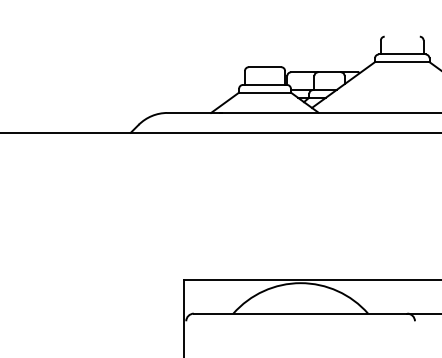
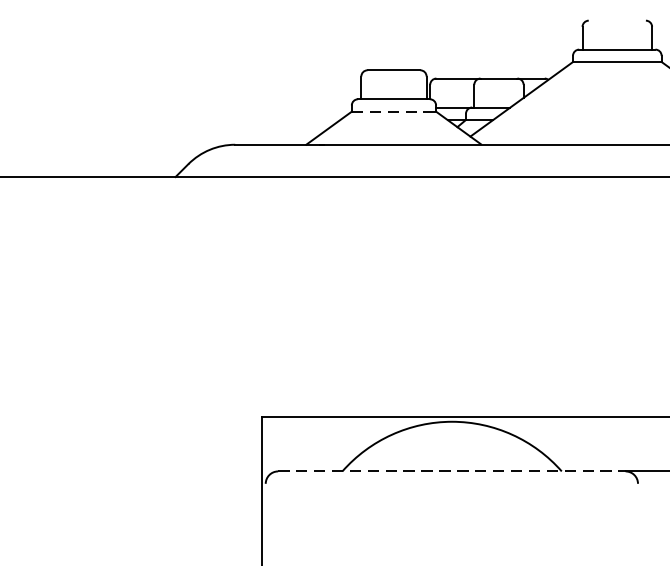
line: (265, 92) -> (394, 111), solid -> dashed
line: (300, 313) -> (451, 471), solid -> dashed

